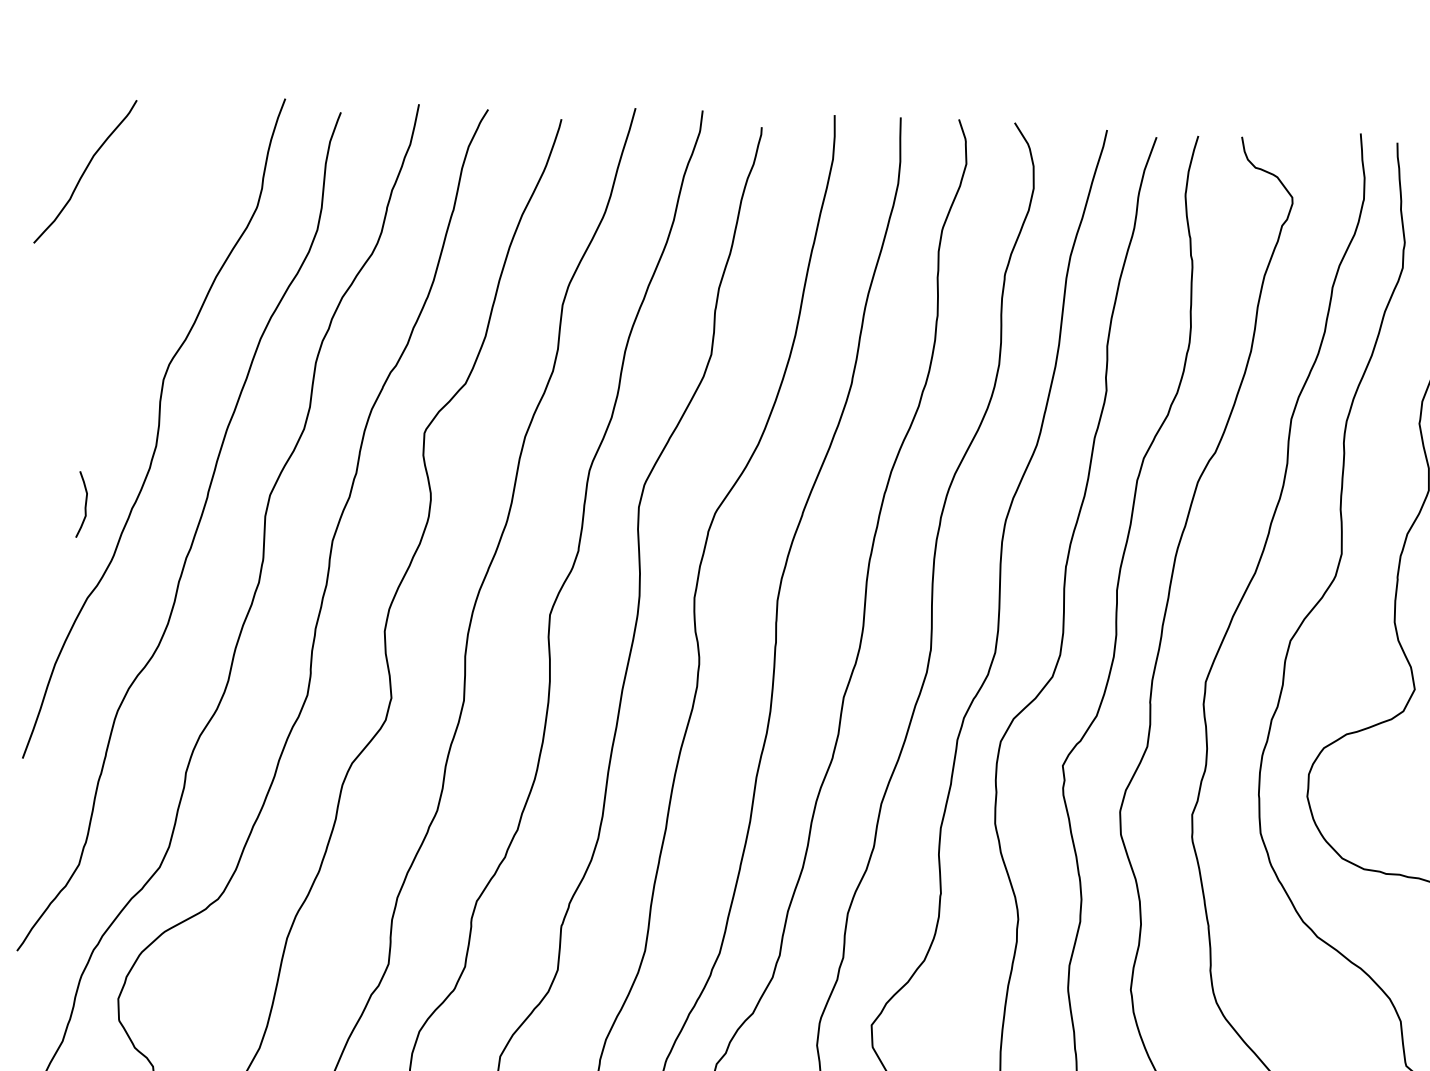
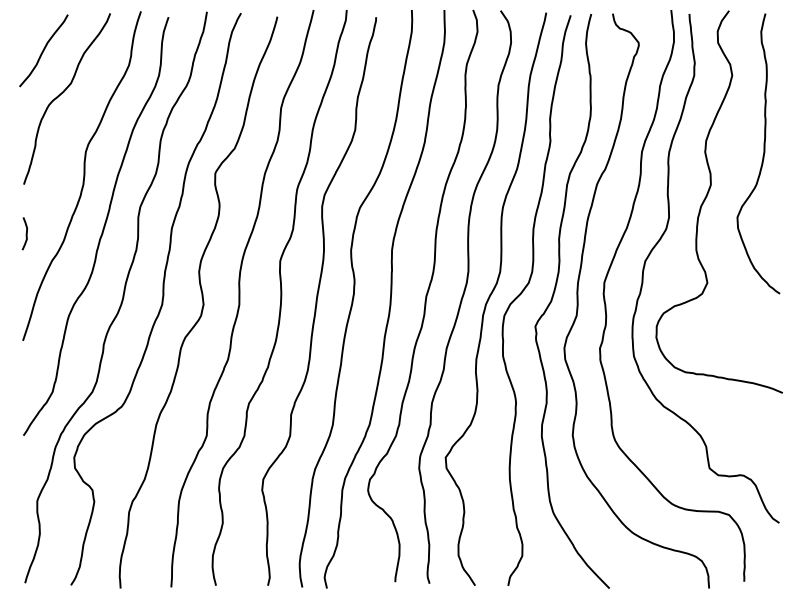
curve: (122, 259) -> (63, 93), added
curve: (83, 504) -> (25, 233), moved

